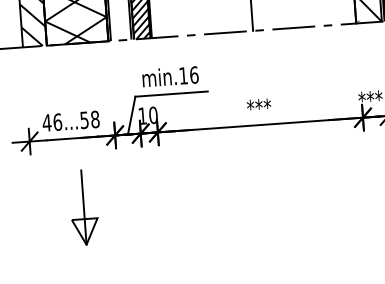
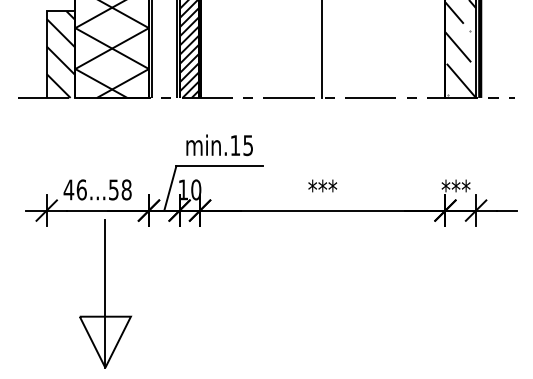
text: (194, 75) -> (248, 145), min.16 -> min.15
part: (83, 207) -> (105, 293), size x1.67

